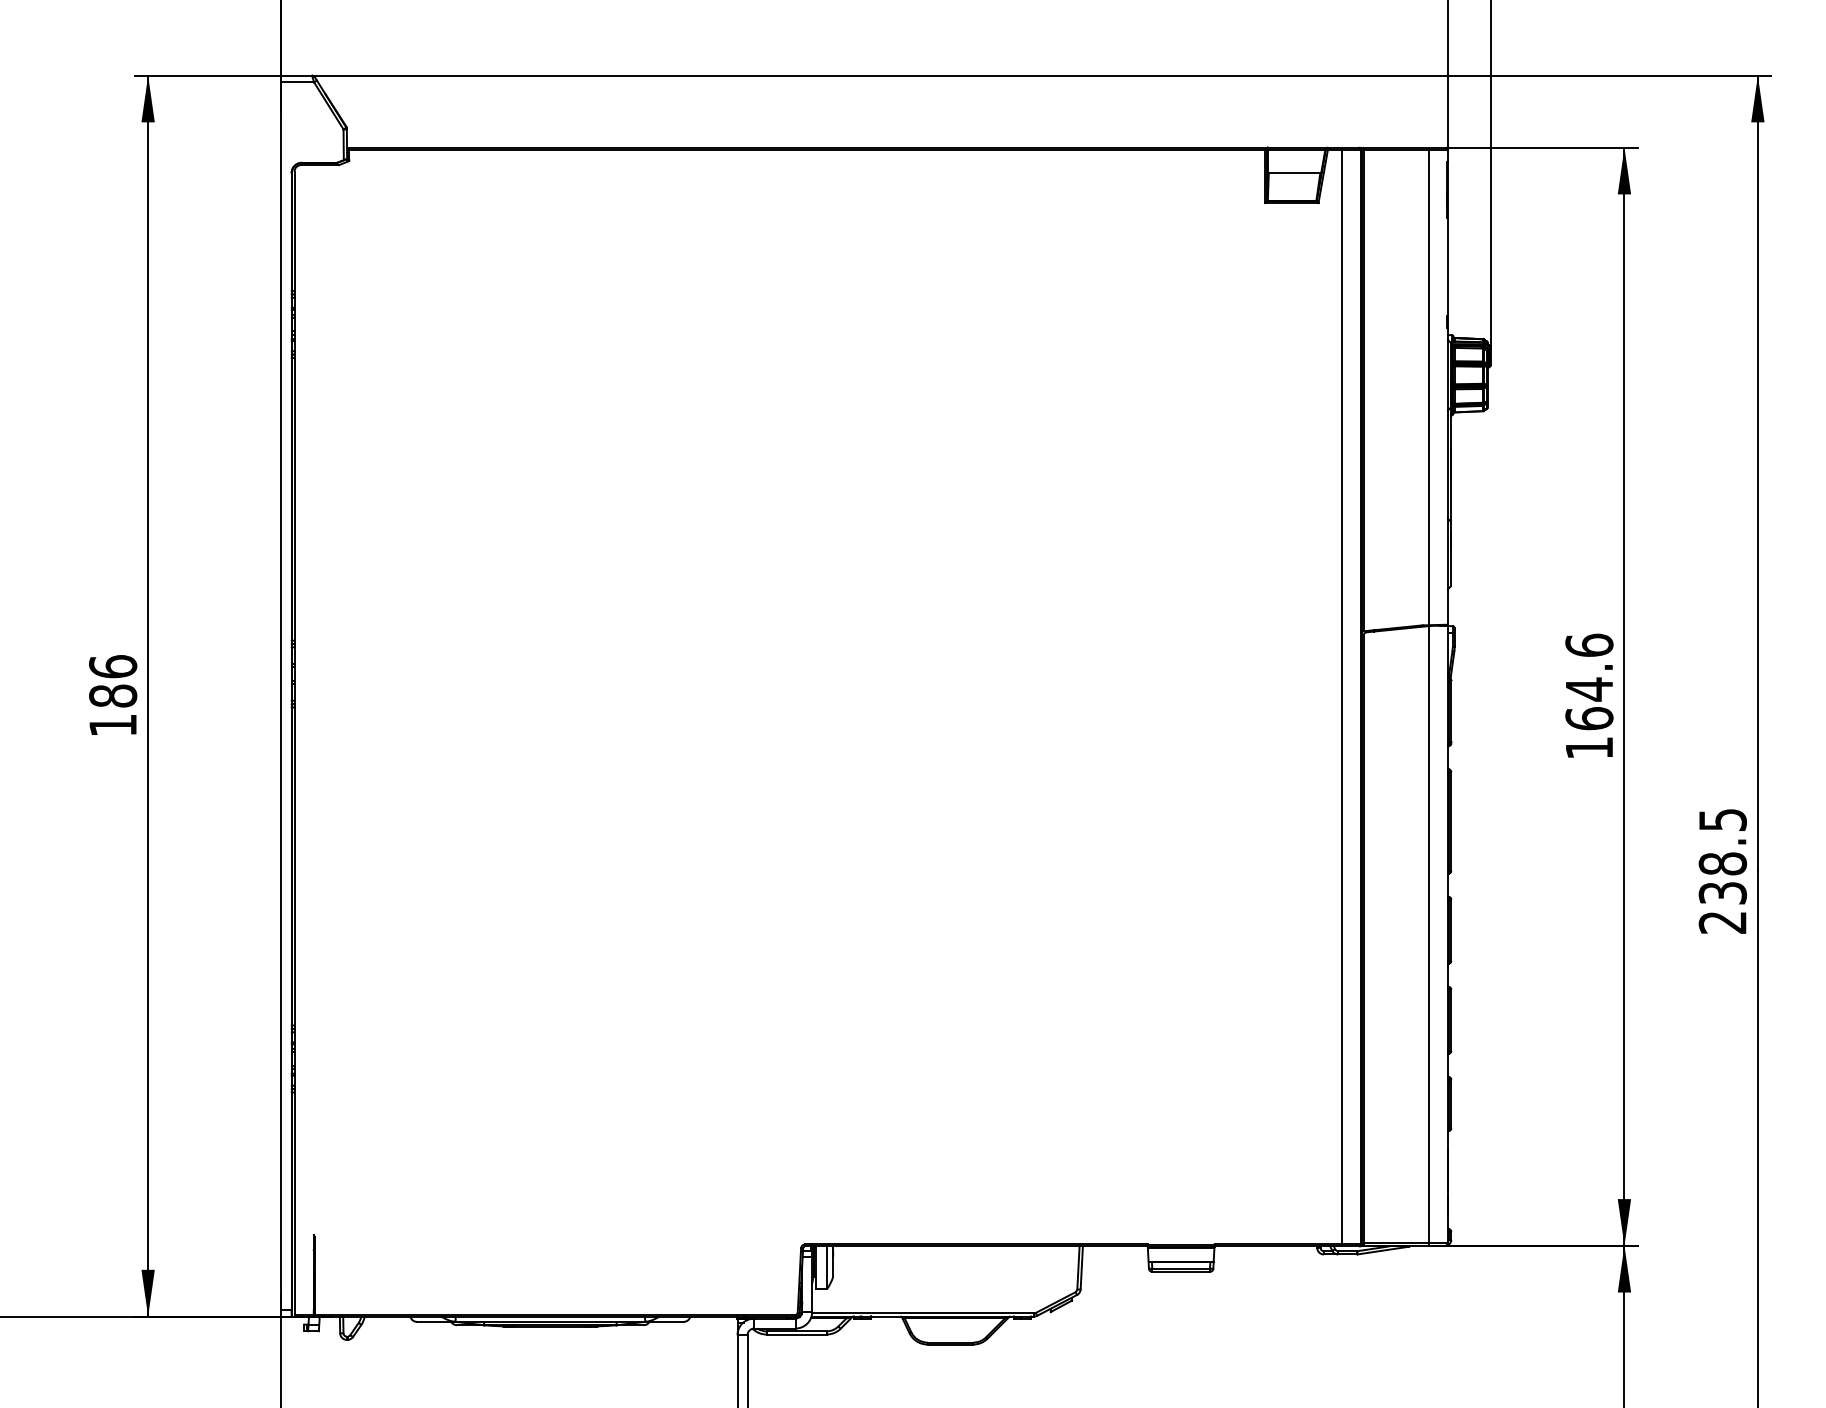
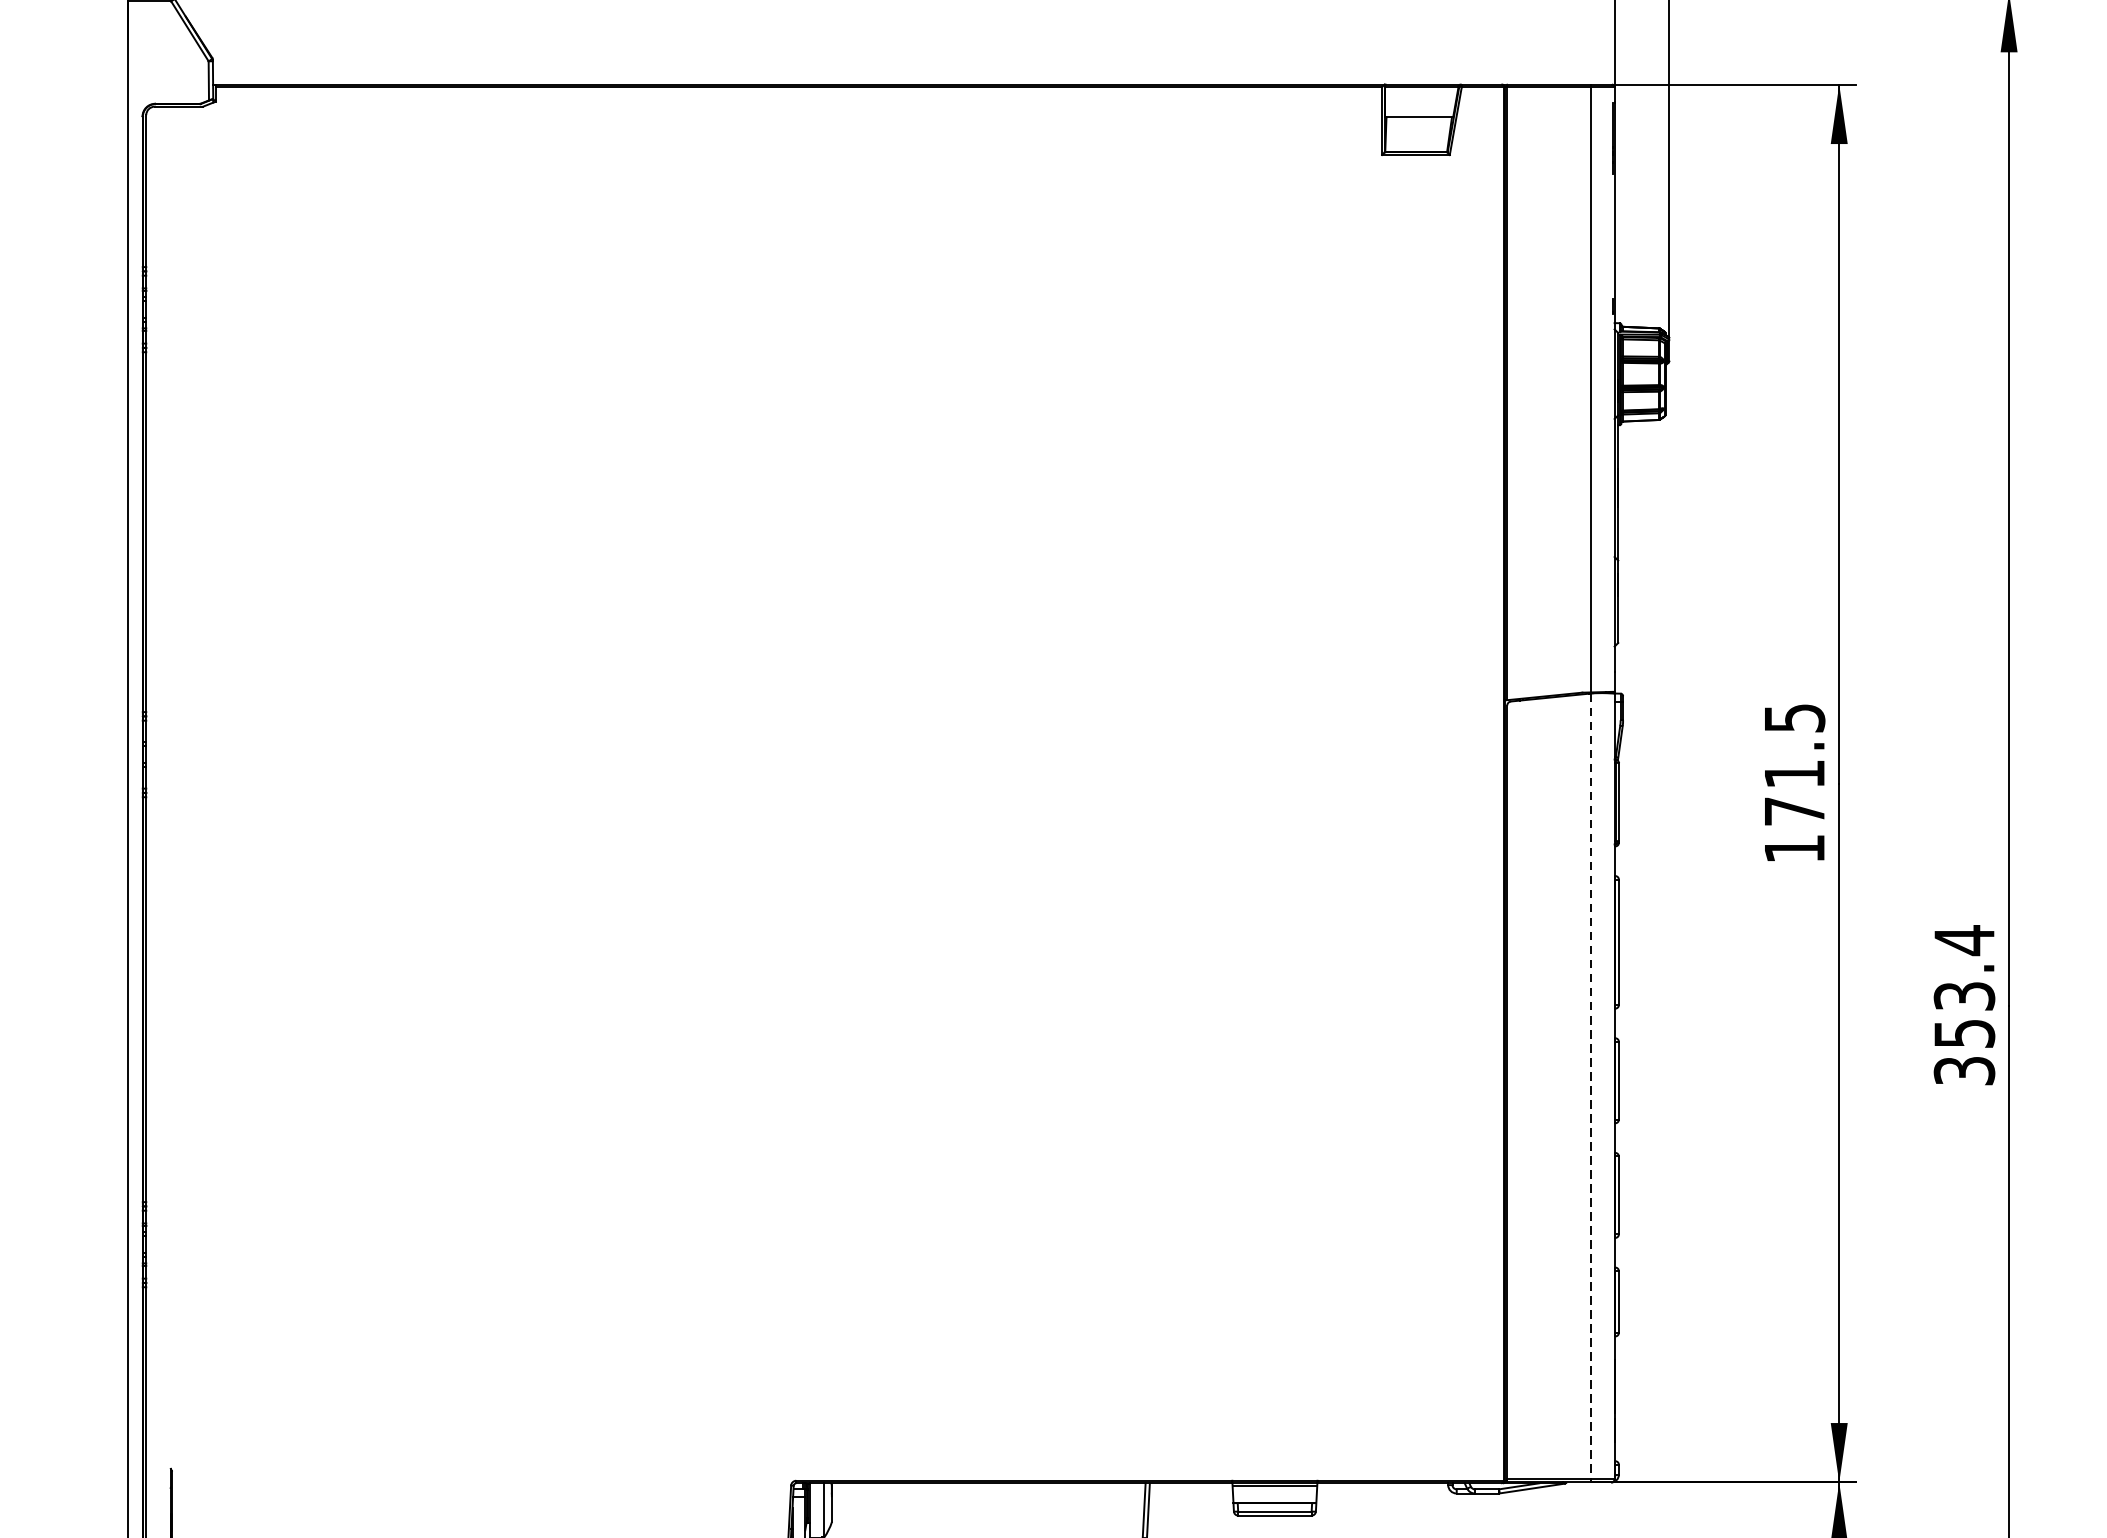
text: (1589, 681) -> (1794, 764), 164.6 -> 171.5
line: (1342, 696) -> (1480, 783), removed
text: (1722, 870) -> (1964, 1004), 238.5 -> 353.4
line: (1429, 935) -> (1591, 1087), solid -> dashed

